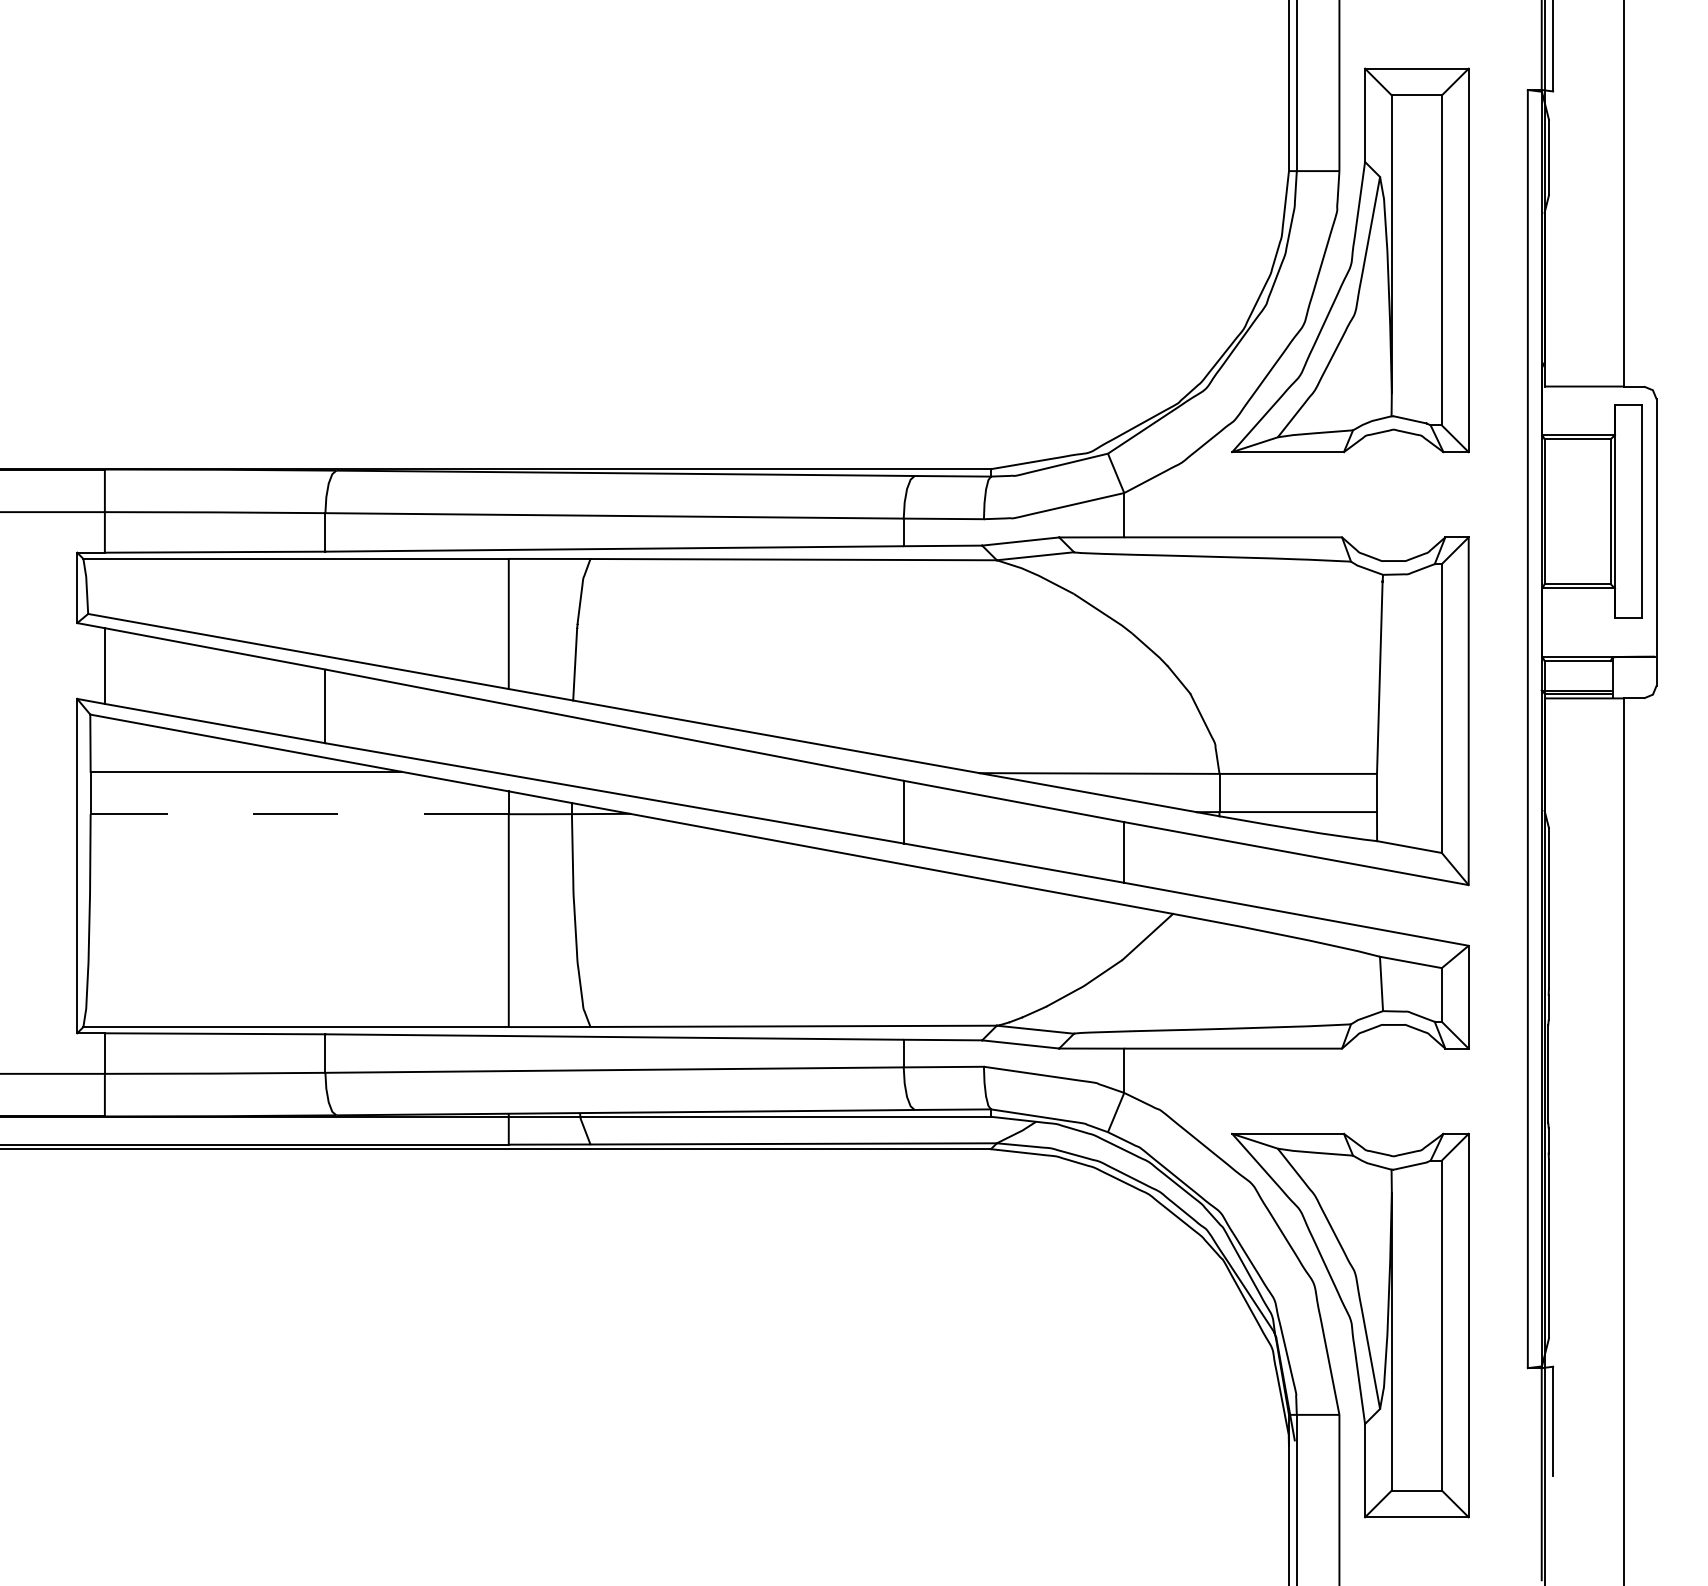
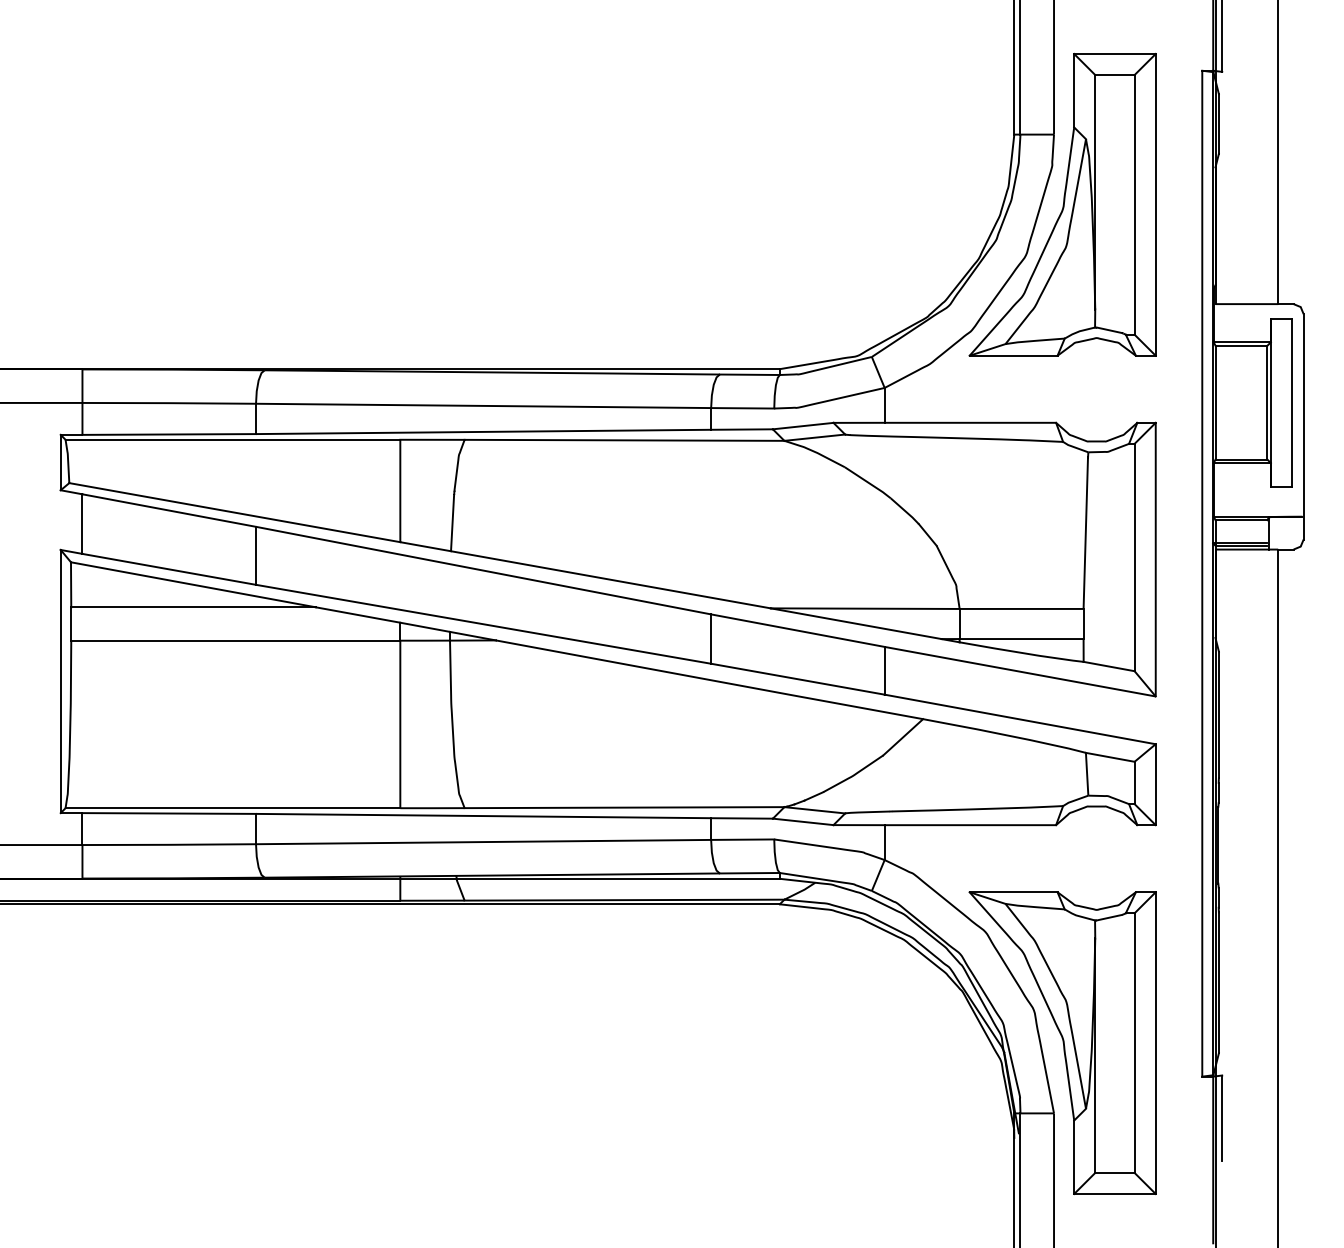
line: (299, 813) -> (235, 640), dashed -> solid

